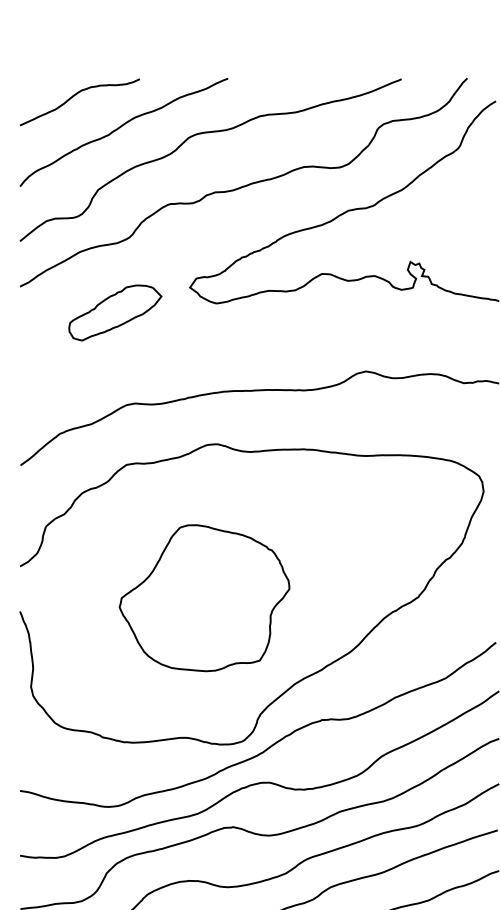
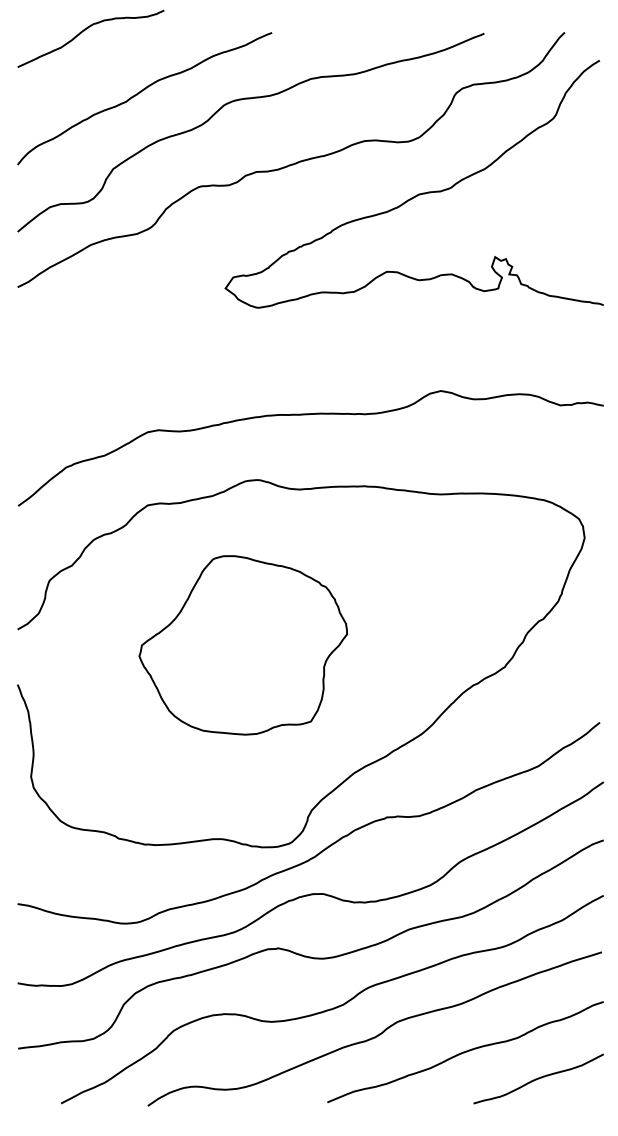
curve: (74, 96) -> (84, 31), moved
part: (115, 312) -> (134, 319), removed
part: (203, 598) -> (242, 645), moved

